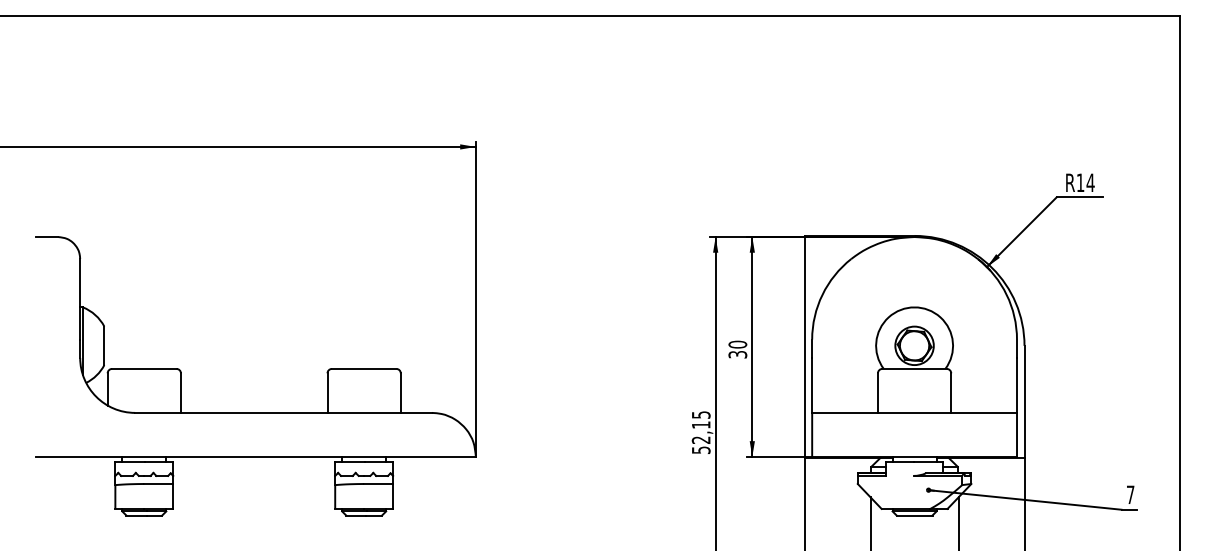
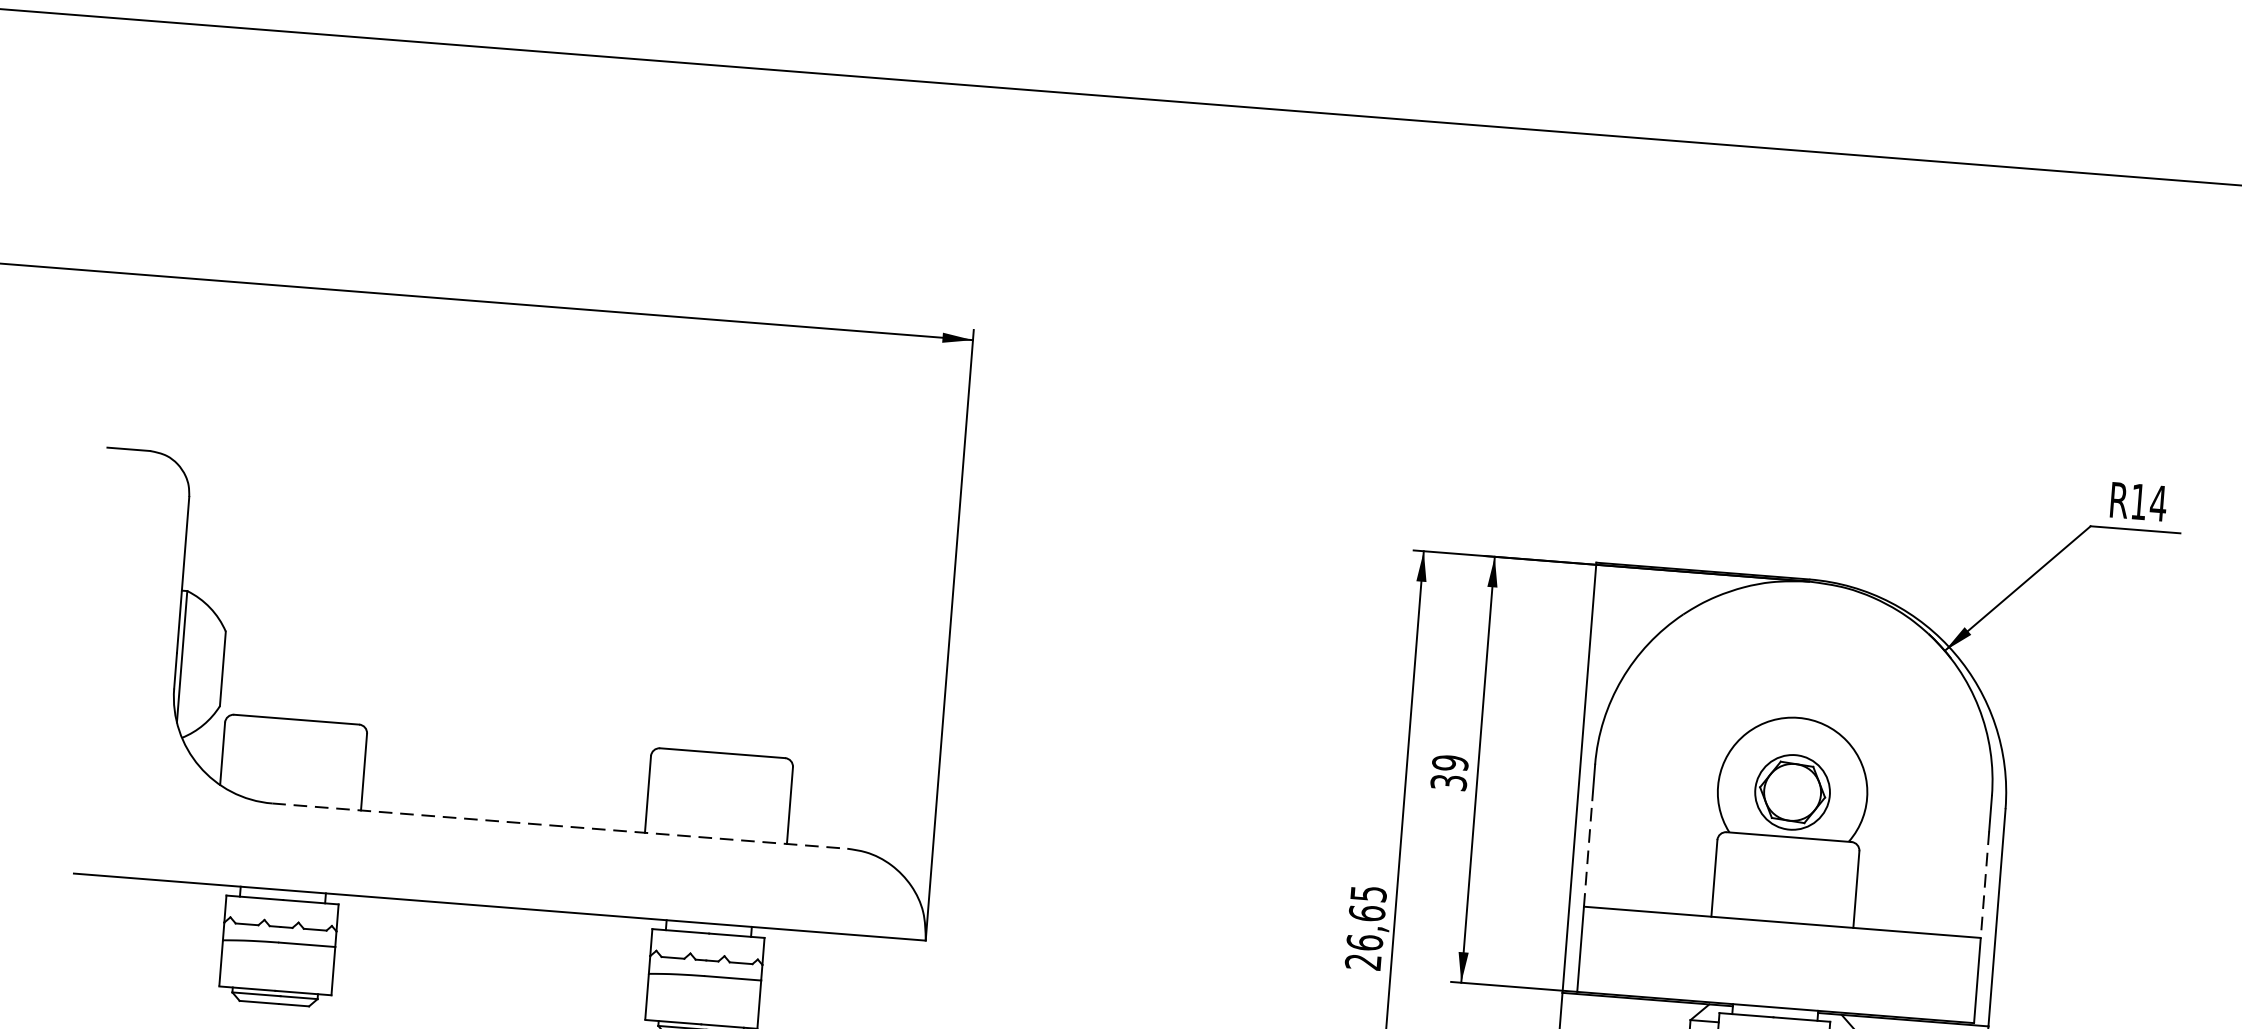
text: (738, 344) -> (1451, 762), 30 -> 39
line: (812, 384) -> (1588, 851), solid -> dashed
line: (1017, 385) -> (1985, 884), solid -> dashed
line: (284, 412) -> (561, 825), solid -> dashed
text: (700, 437) -> (1363, 937), 52,15 -> 26,65

